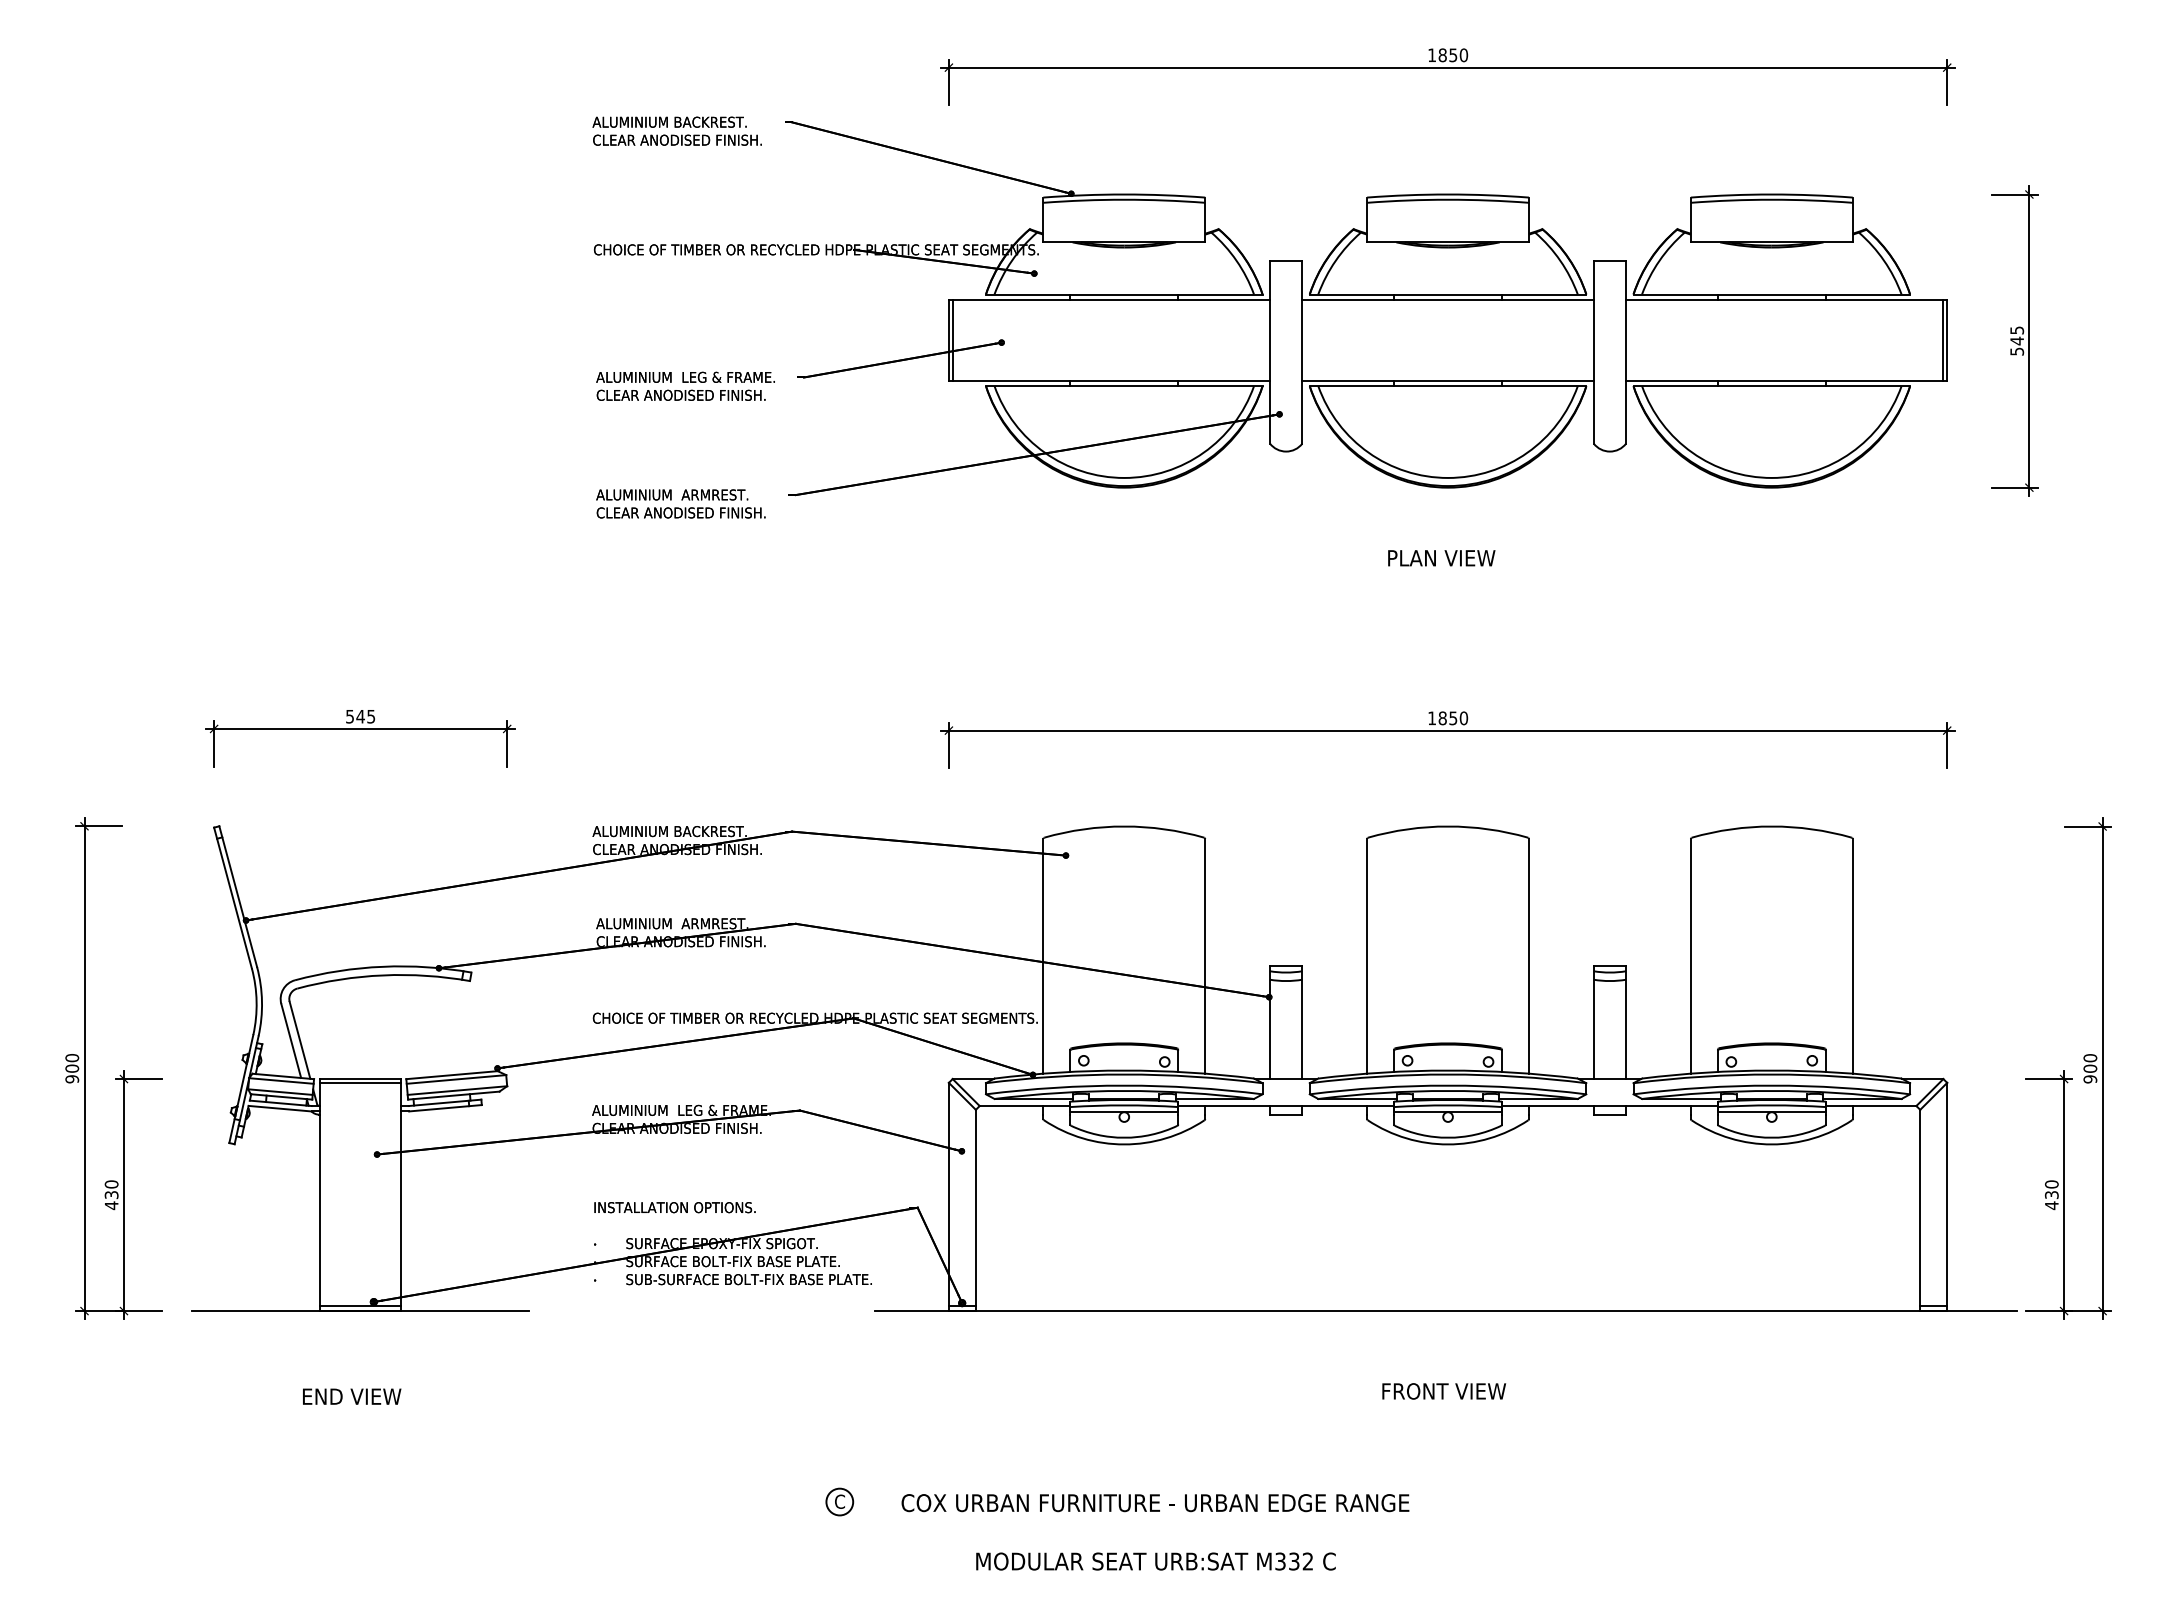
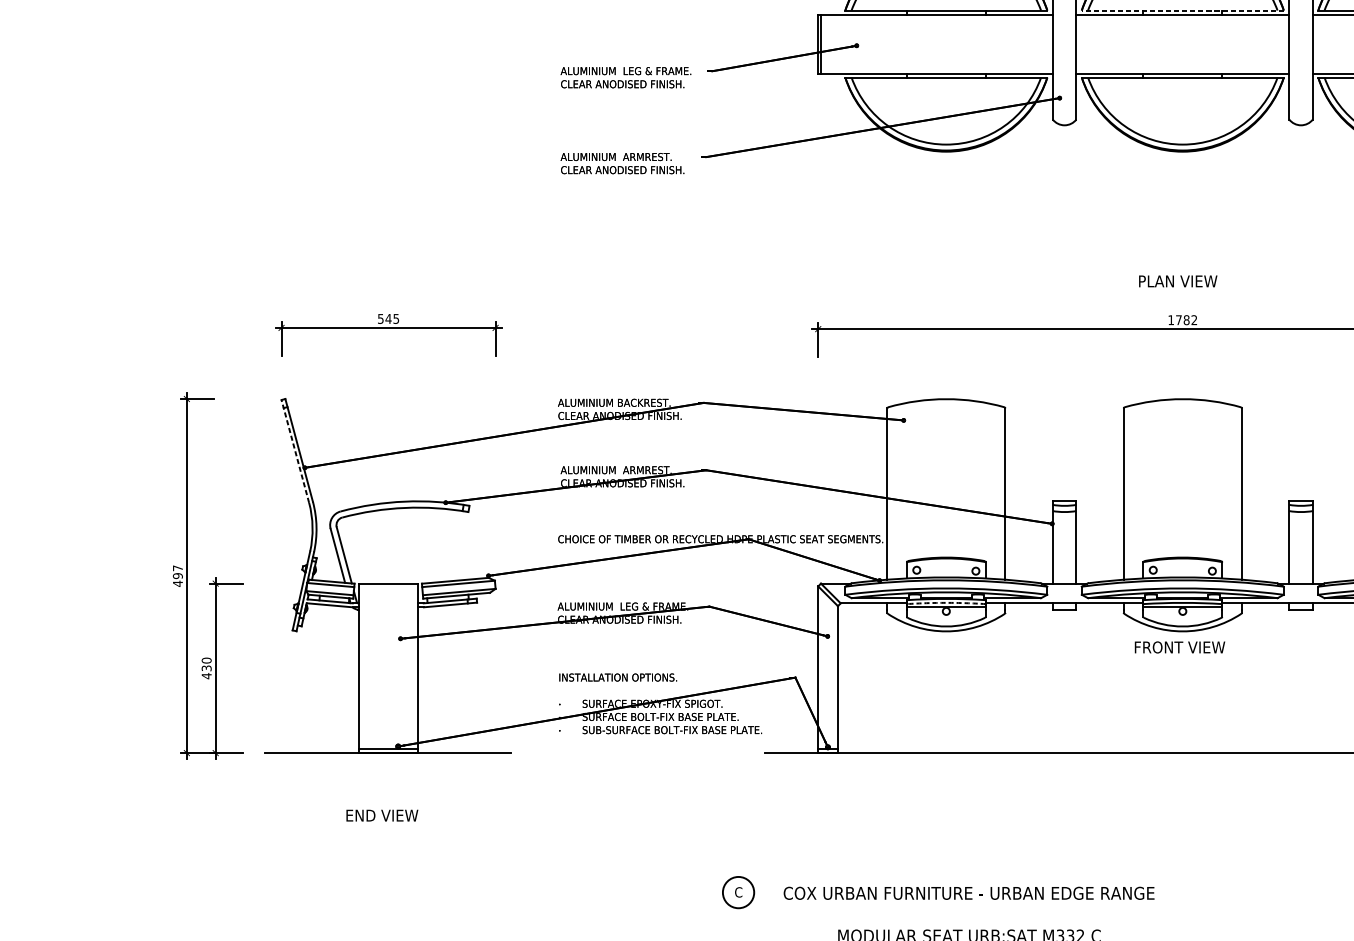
line: (1447, 294) -> (1182, 10), solid -> dashed
text: (1441, 558) -> (1178, 281), moved
text: (1453, 718) -> (1186, 320), 1850 -> 1782
line: (232, 898) -> (294, 451), solid -> dashed
text: (72, 1068) -> (178, 575), 900 -> 497
line: (359, 1082) -> (387, 586), removed
arc: (1124, 1105) -> (946, 602), solid -> dashed
text: (1444, 1391) -> (1180, 647), moved
circle: (839, 1501) -> (738, 892), size x1.6

